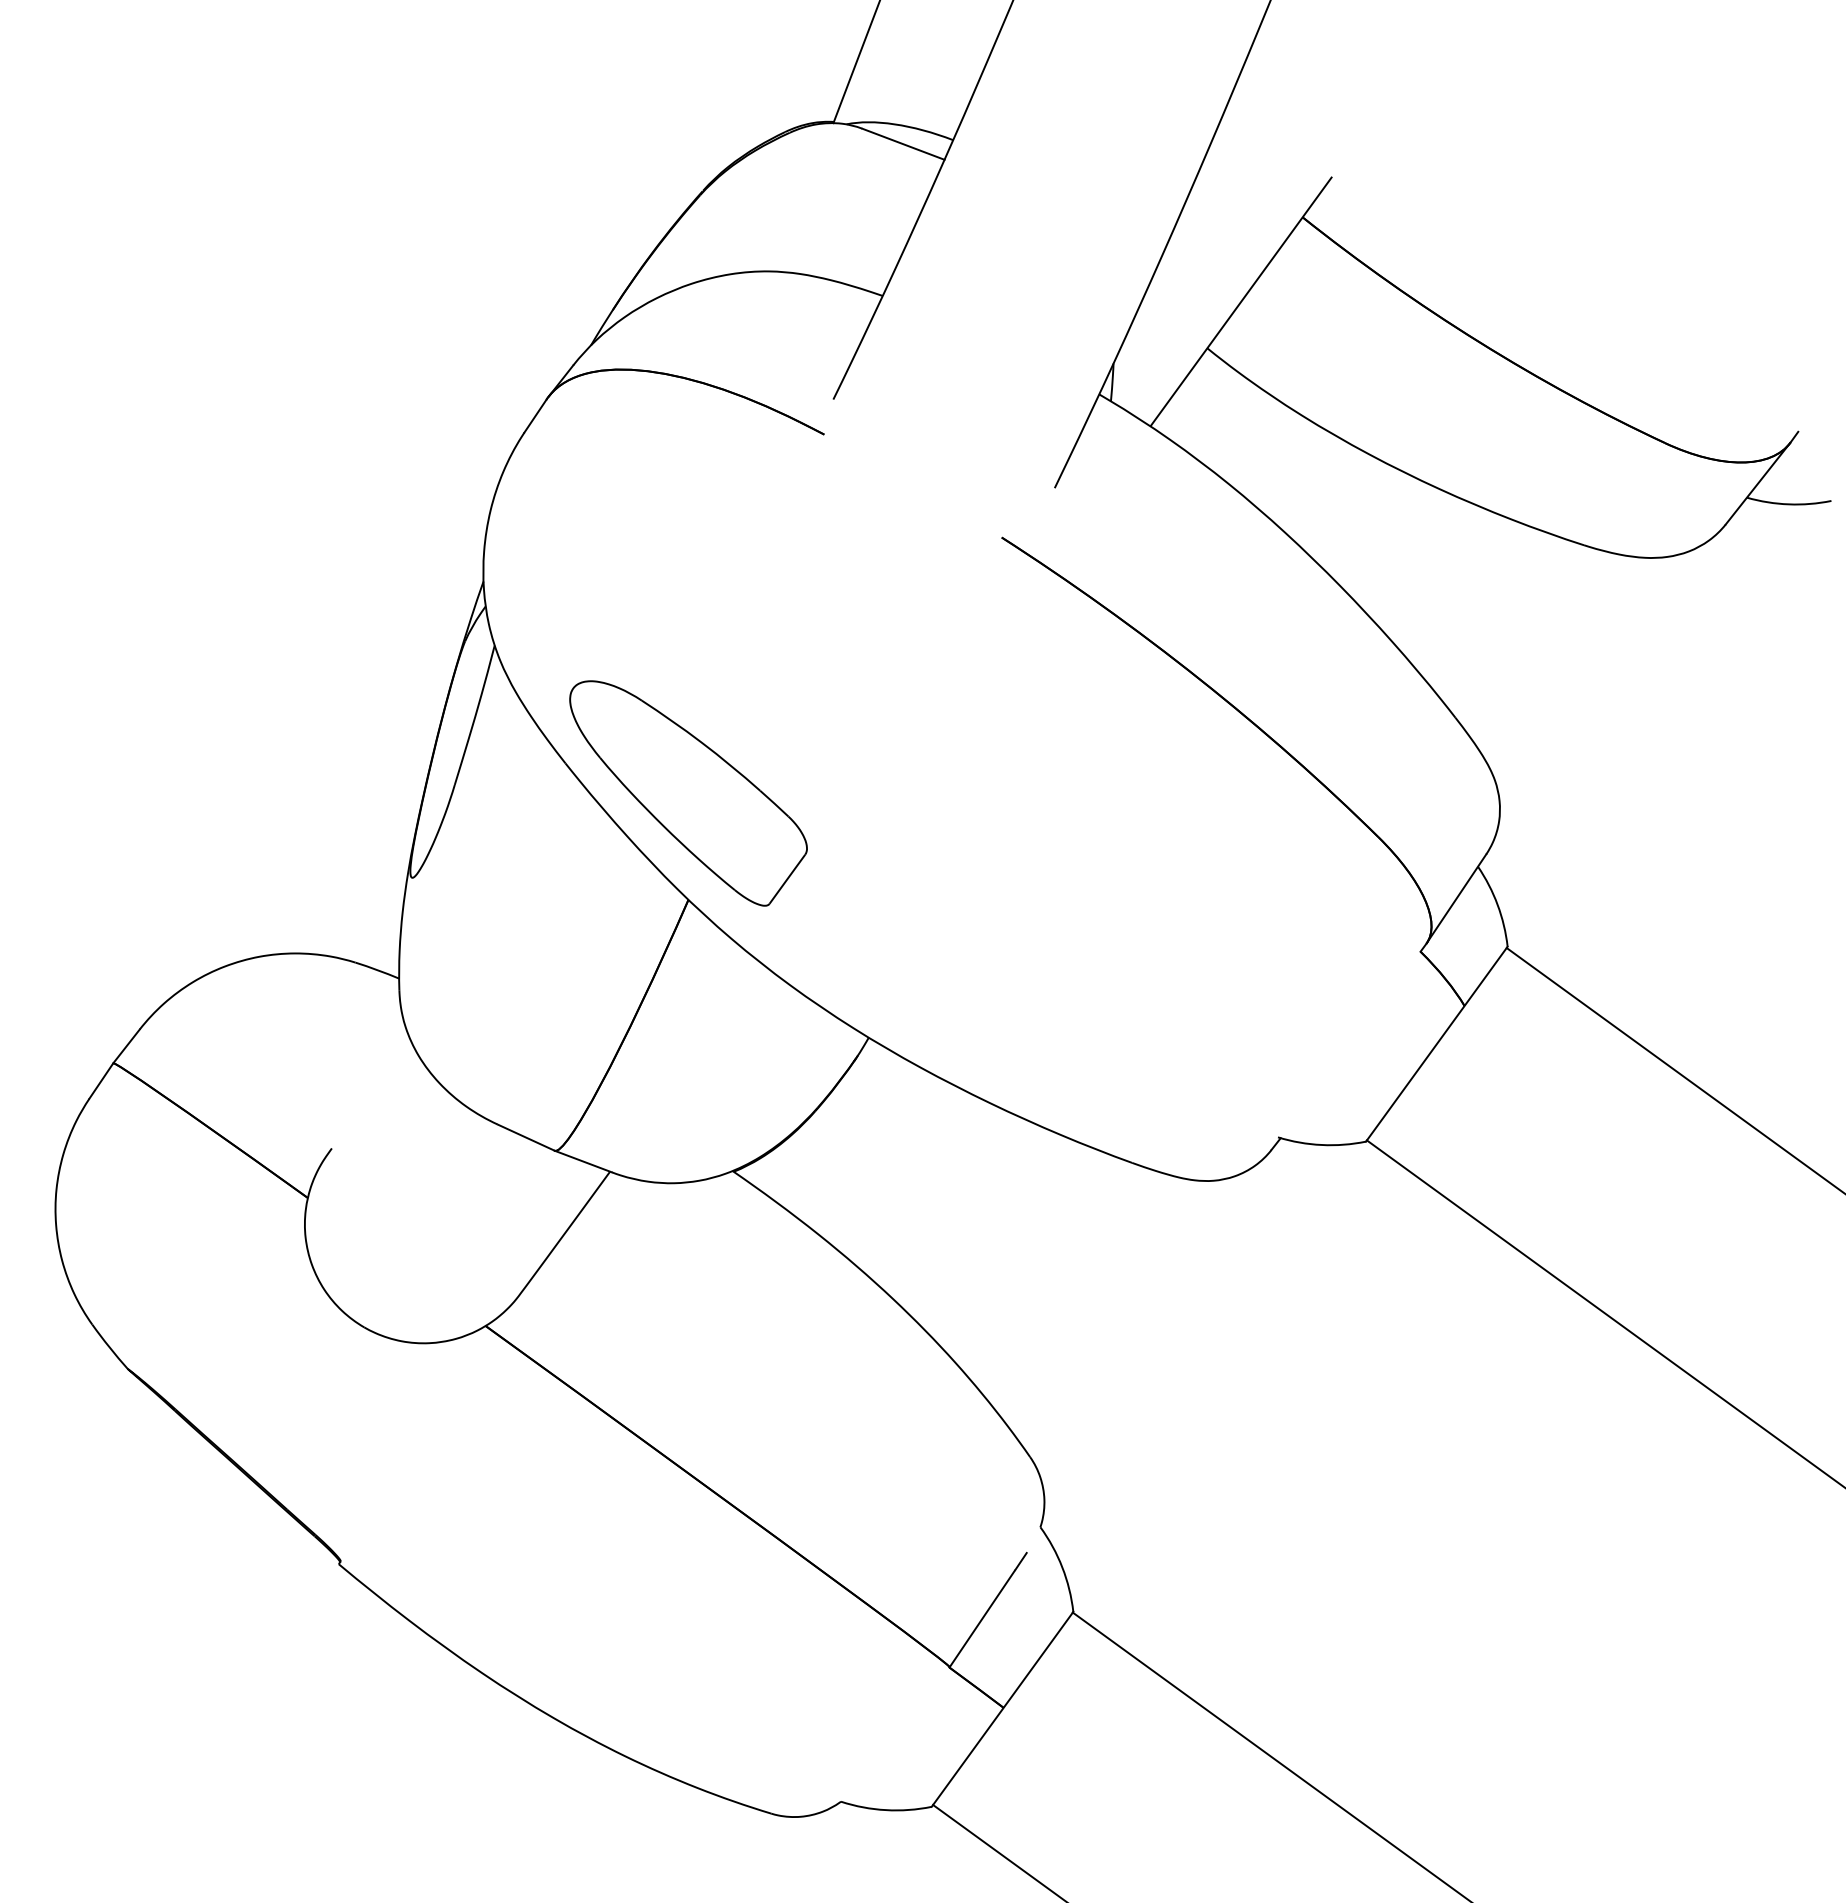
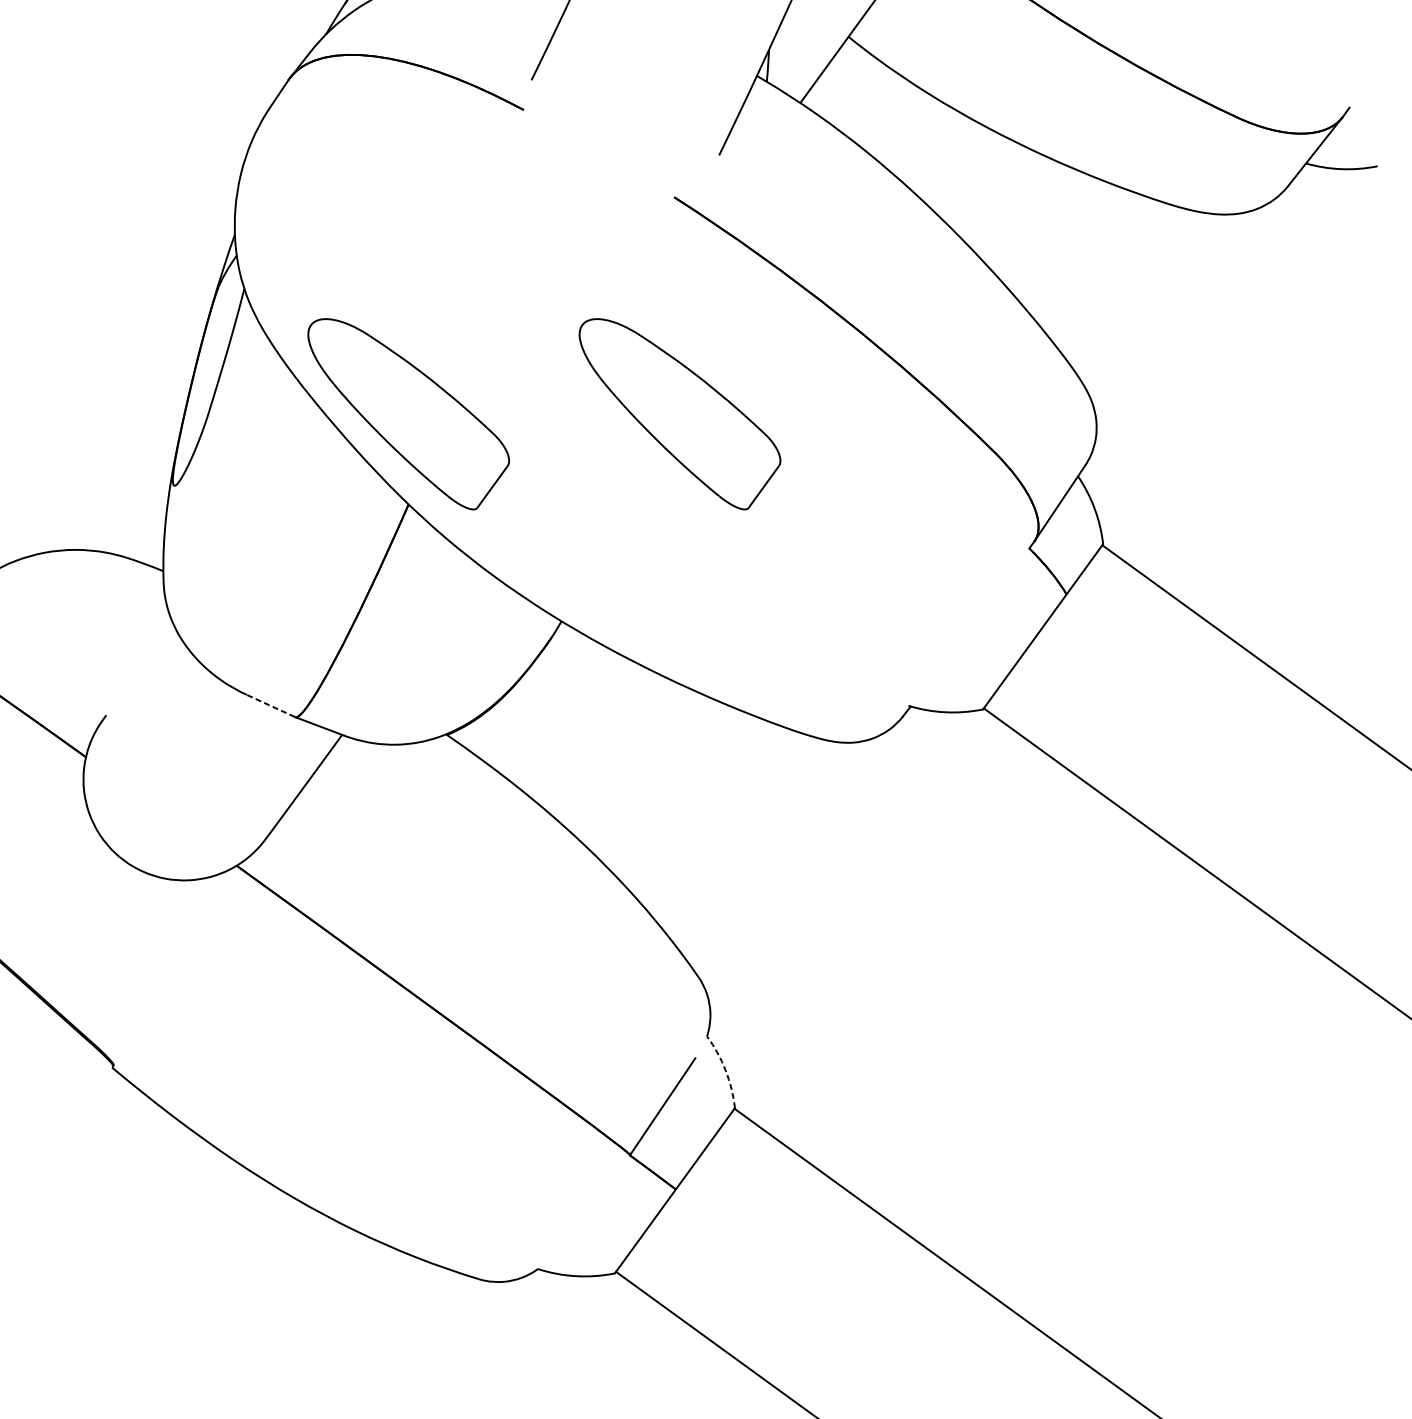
part: (1008, 793) -> (679, 414), added
line: (526, 1137) -> (271, 705), solid -> dashed
arc: (1062, 1567) -> (725, 1070), solid -> dashed

